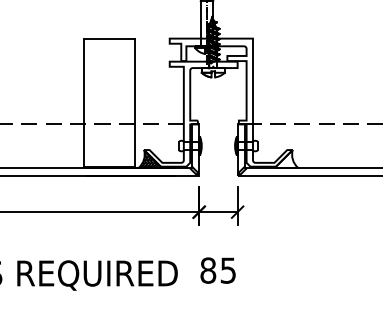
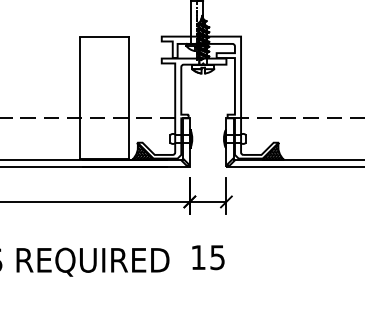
hatch: (286, 159) -> (272, 151), added
text: (208, 270) -> (198, 257), 85 -> 15

